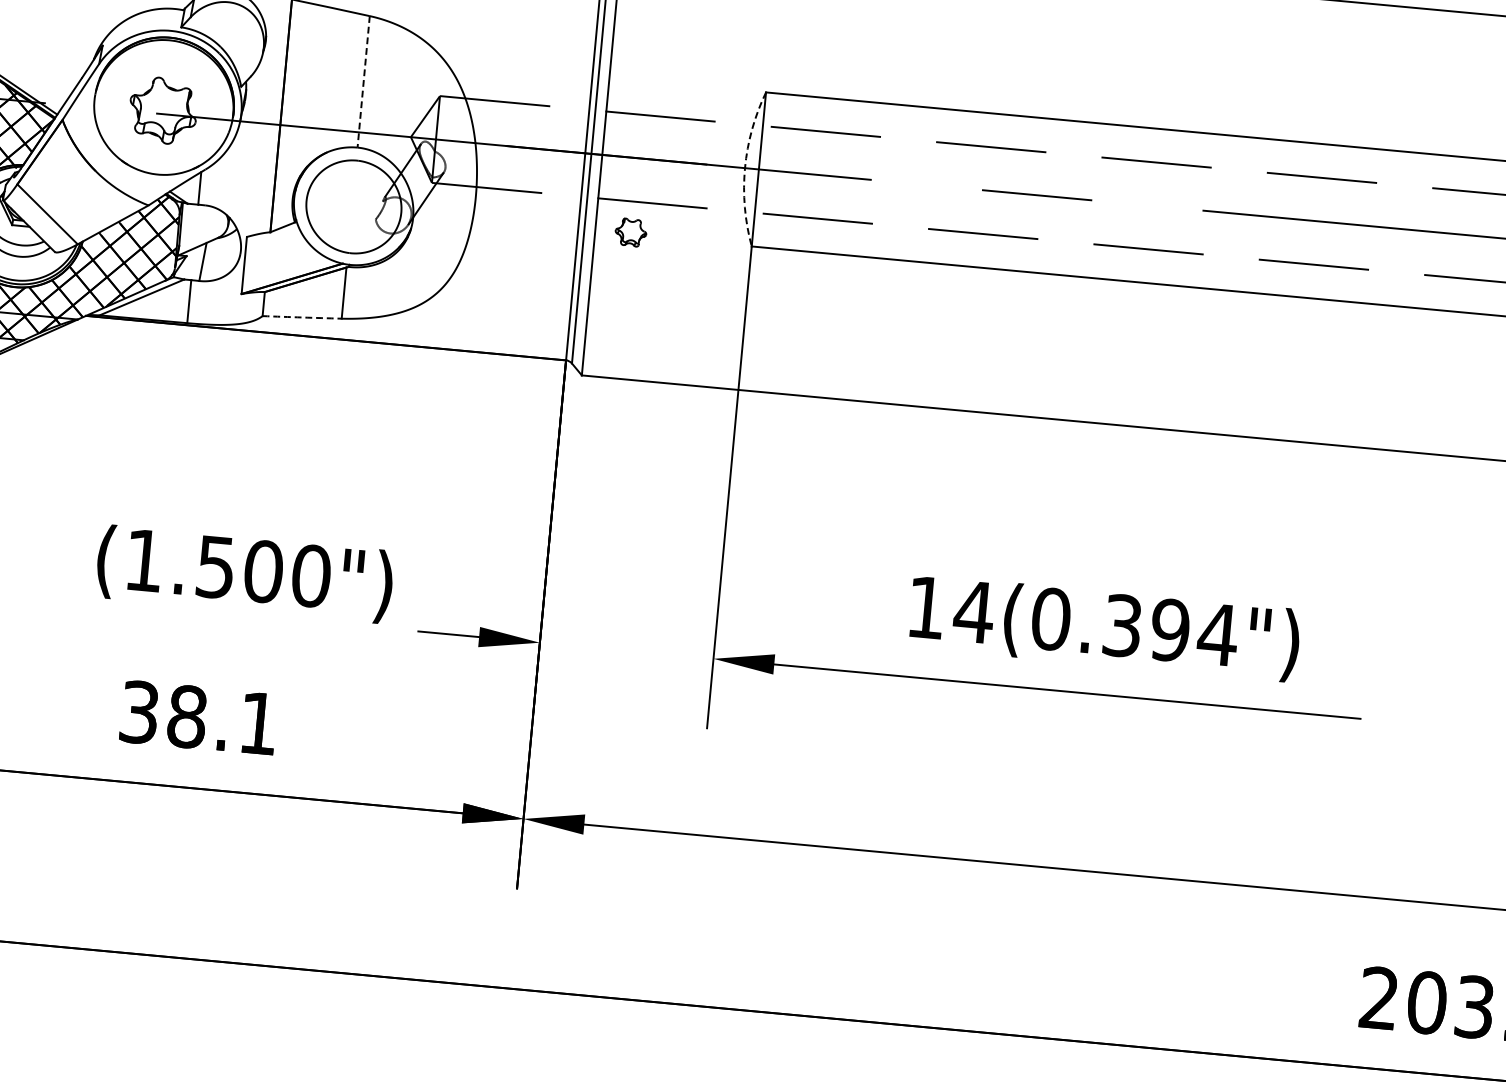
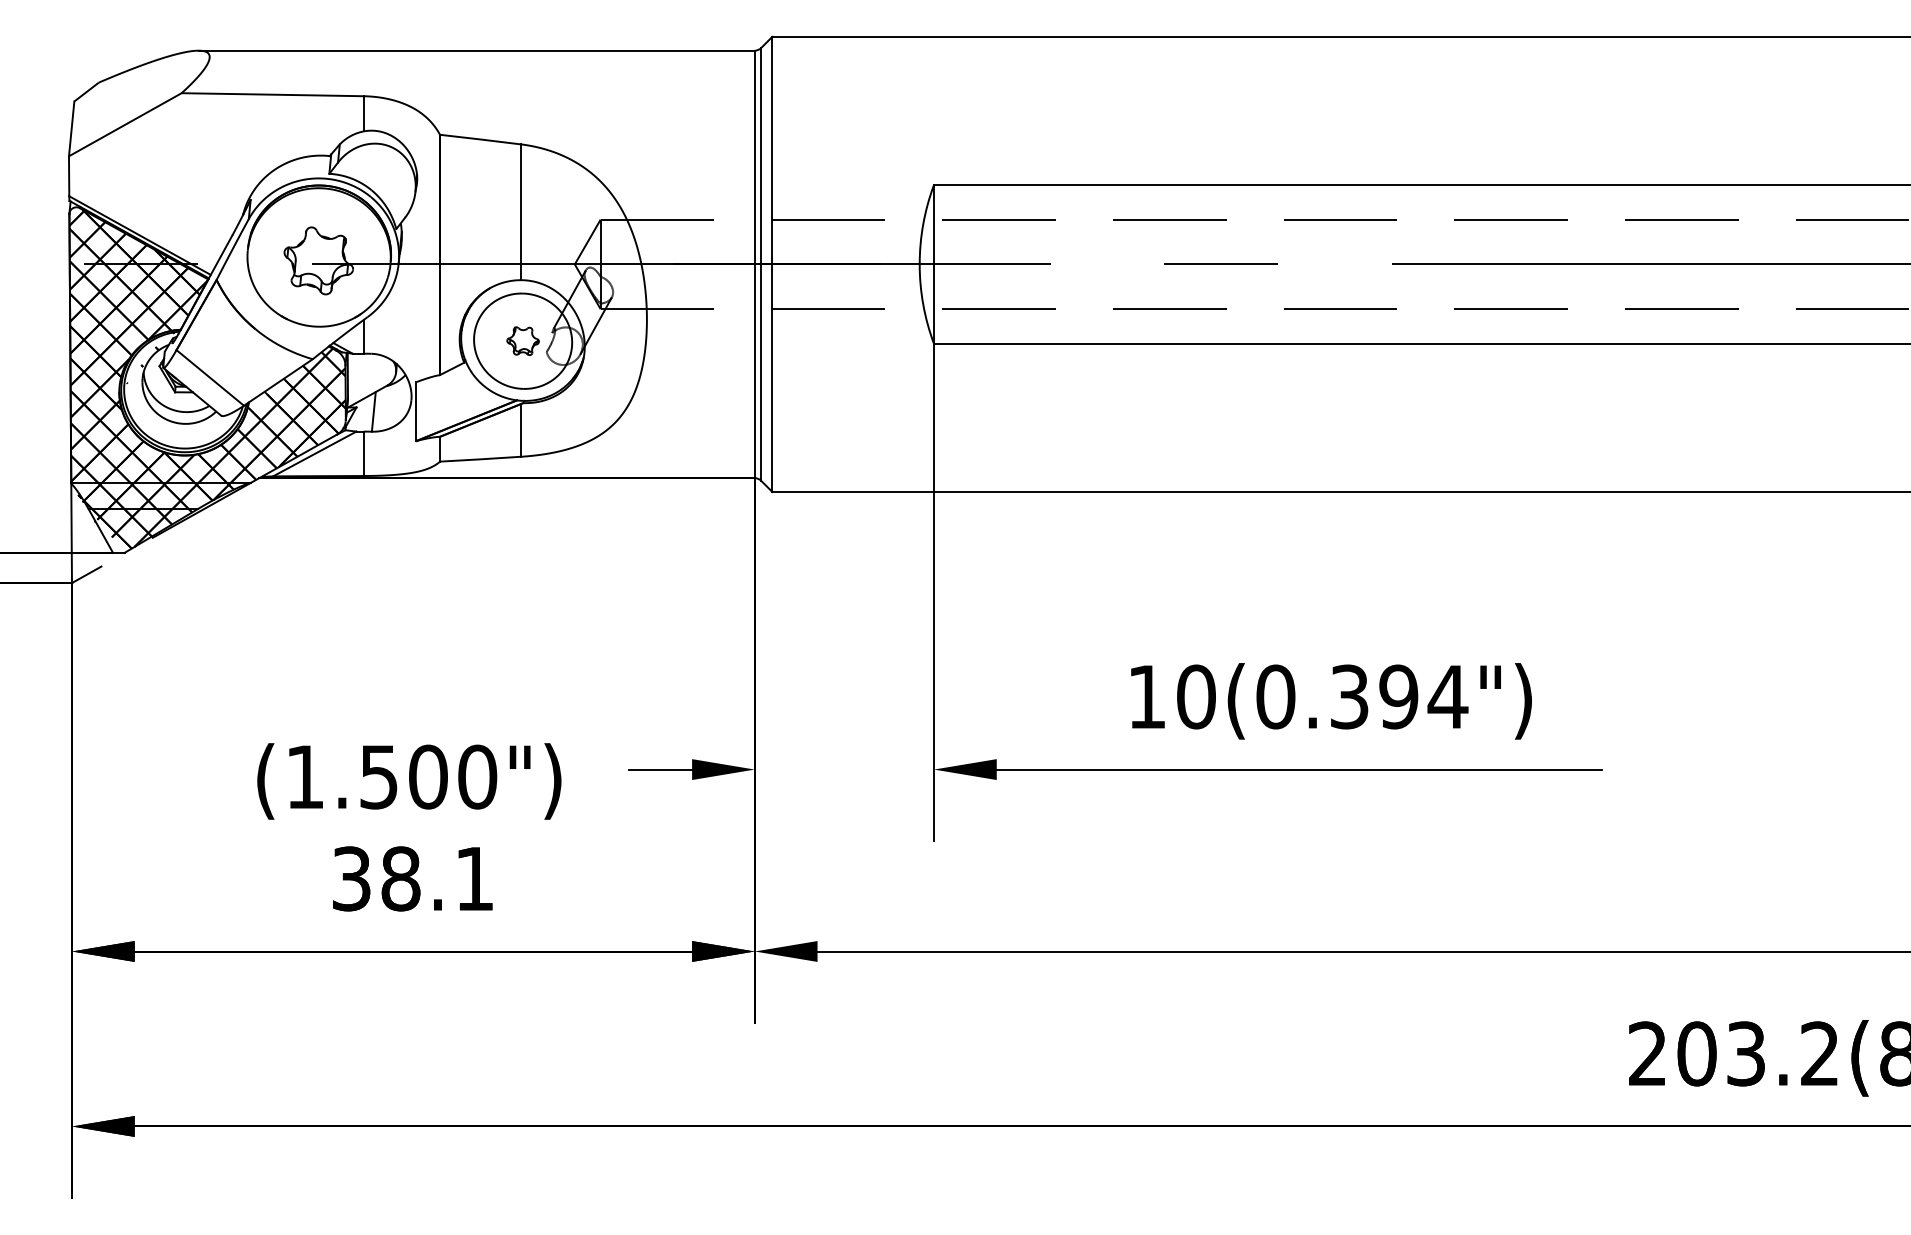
line: (363, 82) -> (521, 212), dashed -> solid
arc: (744, 168) -> (919, 264), dashed -> solid
part: (630, 231) -> (522, 340), moved
arc: (302, 317) -> (480, 459), dashed -> solid
text: (245, 574) -> (409, 781), moved
text: (973, 611) -> (1195, 696), 14(0.394") -> 10(0.394")

